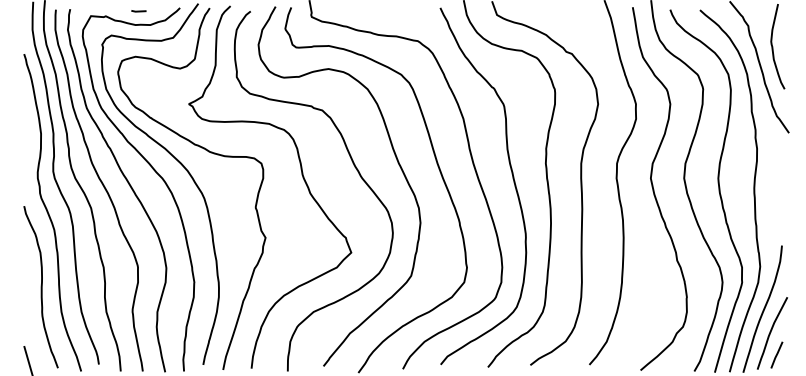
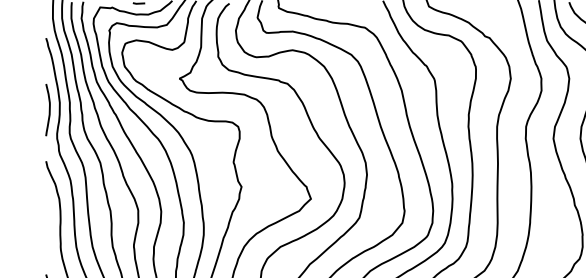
curve: (27, 142) -> (48, 109), added

